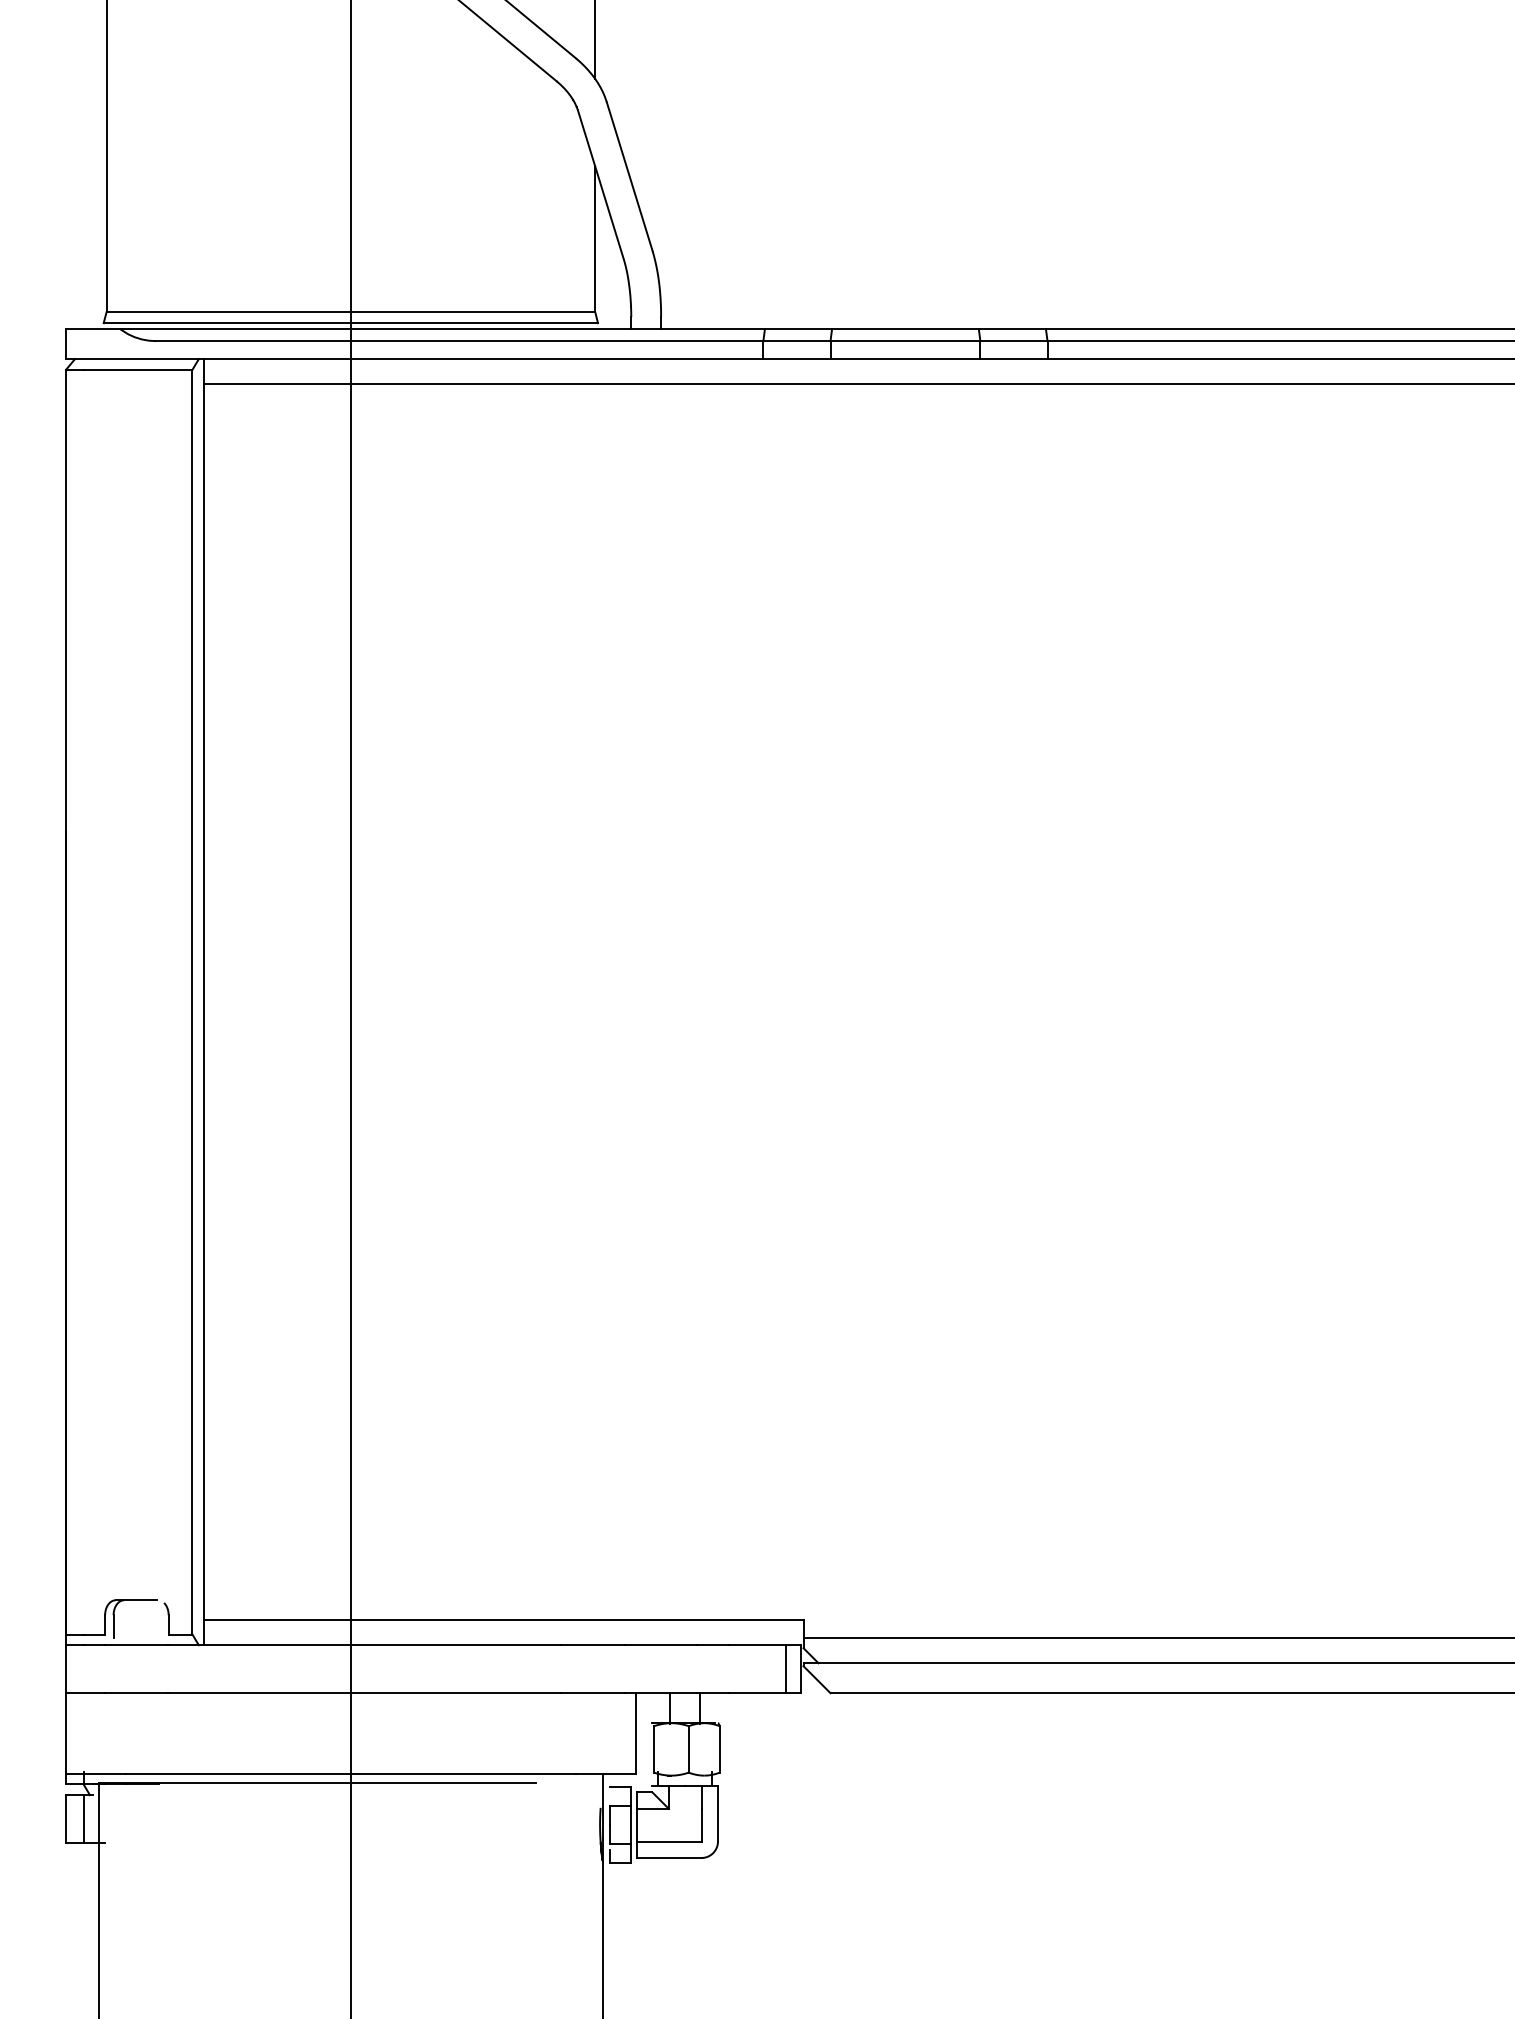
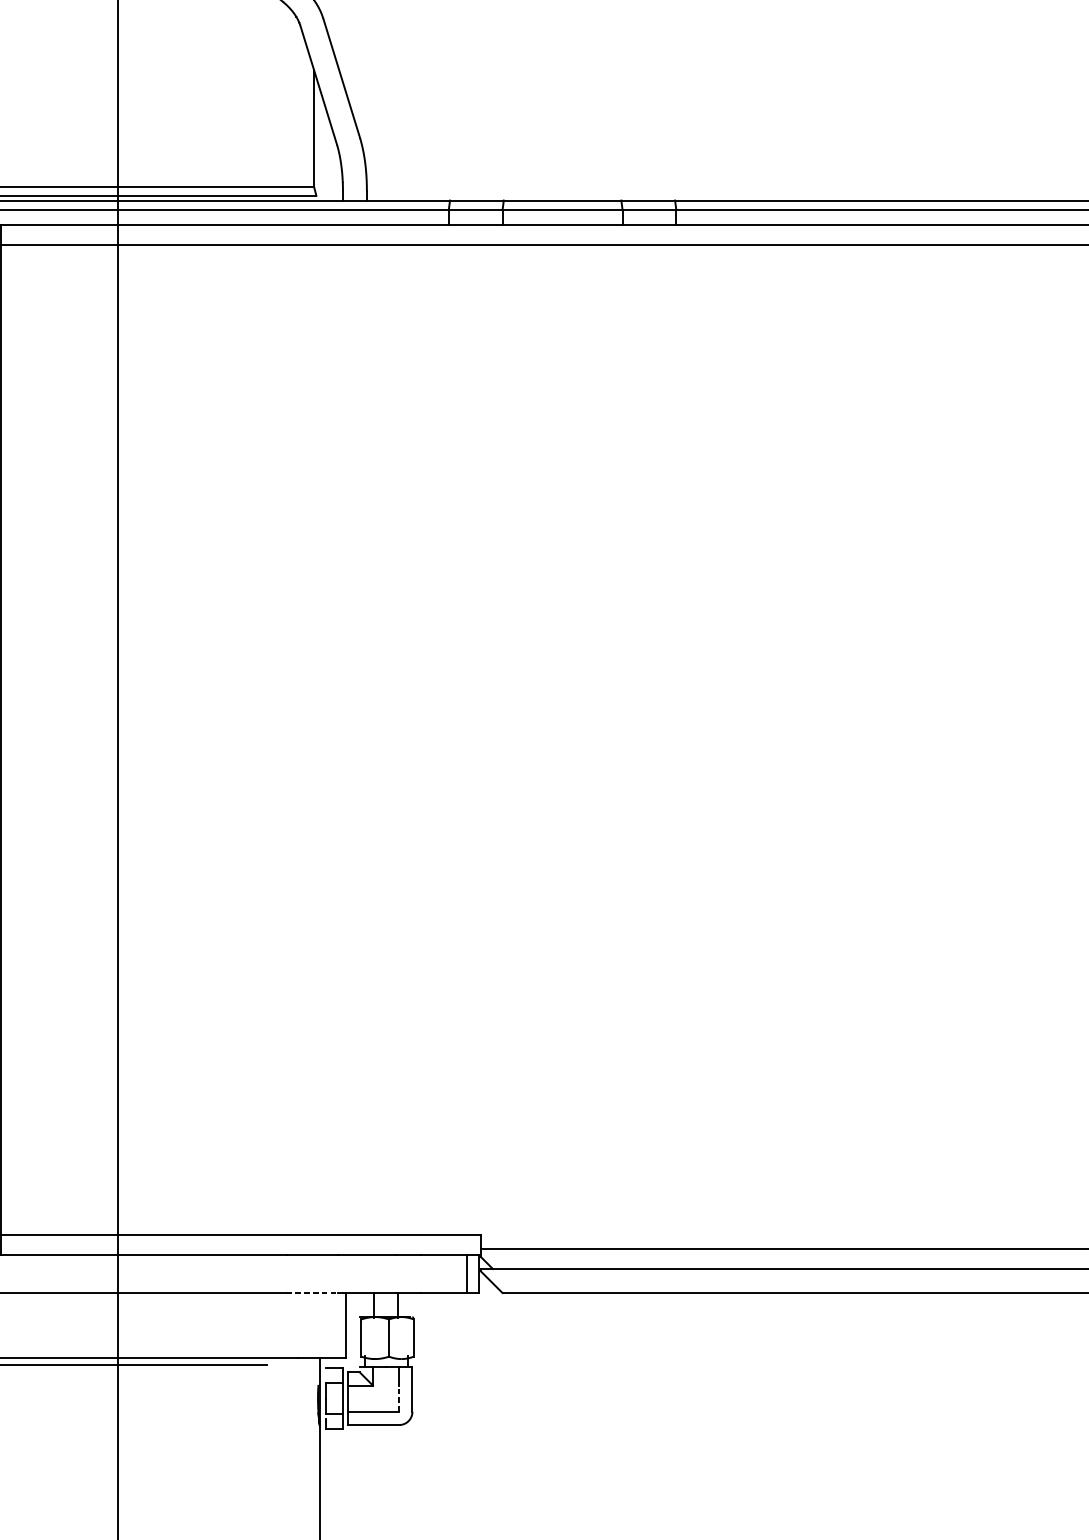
line: (592, 1693) -> (311, 1293), solid -> dashed
line: (701, 1824) -> (399, 1398), solid -> dashed

